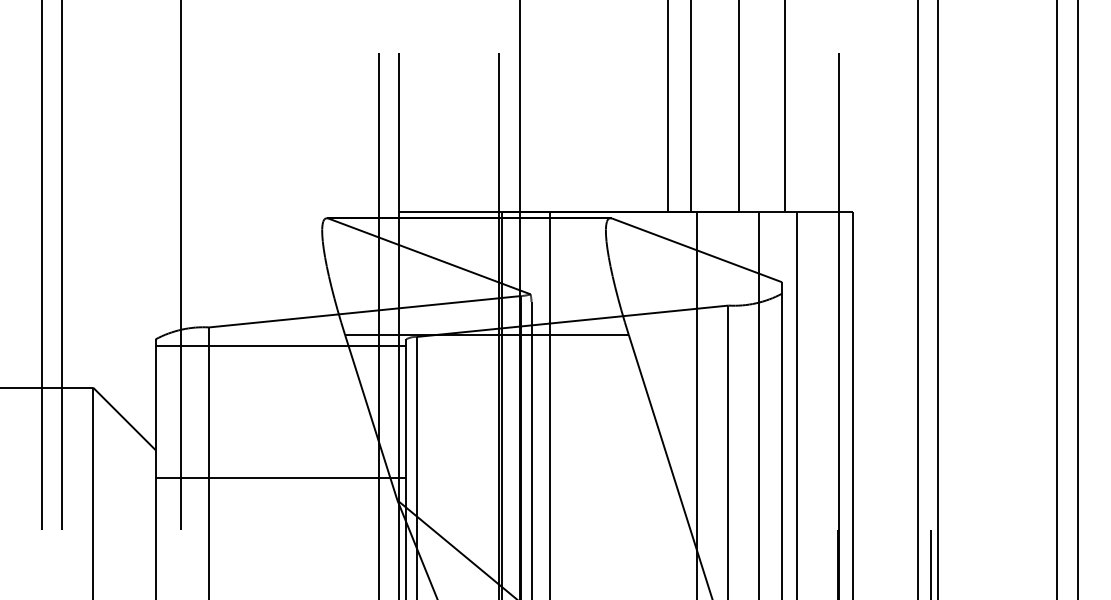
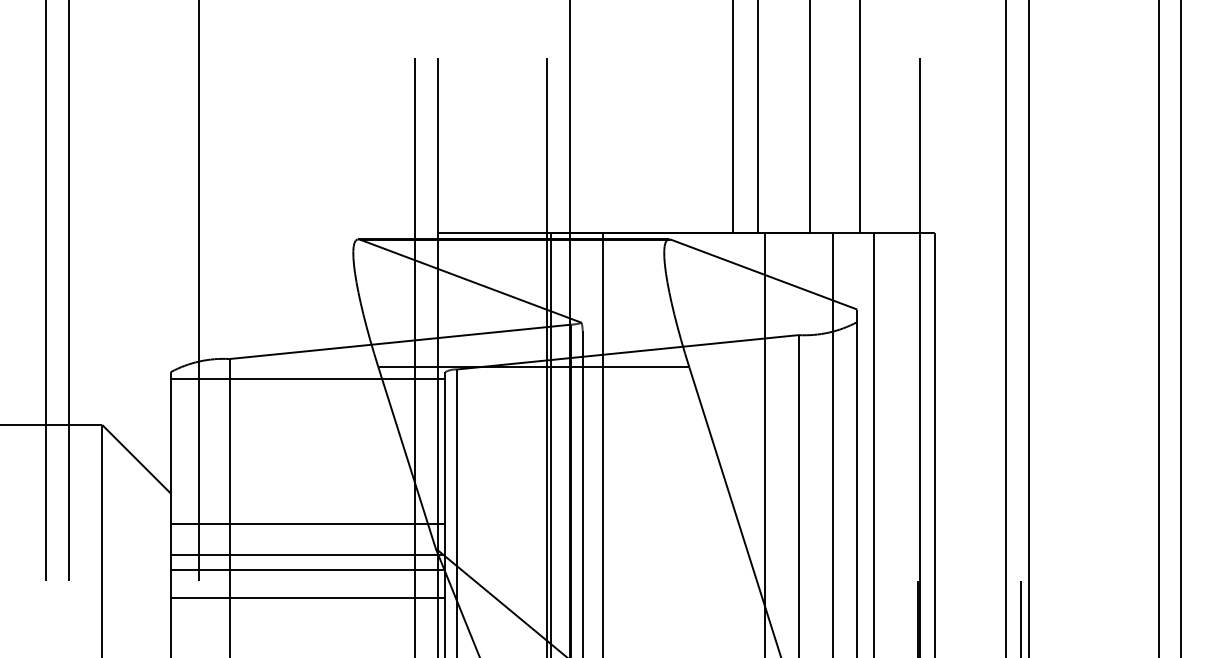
line: (280, 505) -> (307, 554), added
line: (280, 520) -> (307, 570), added
line: (280, 545) -> (307, 597), added

